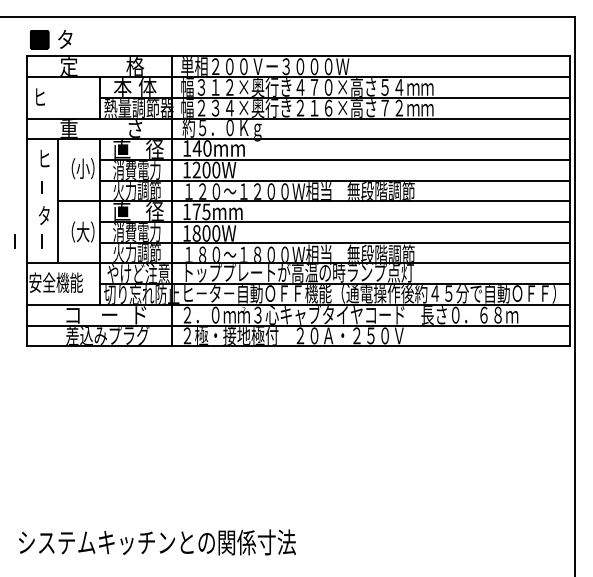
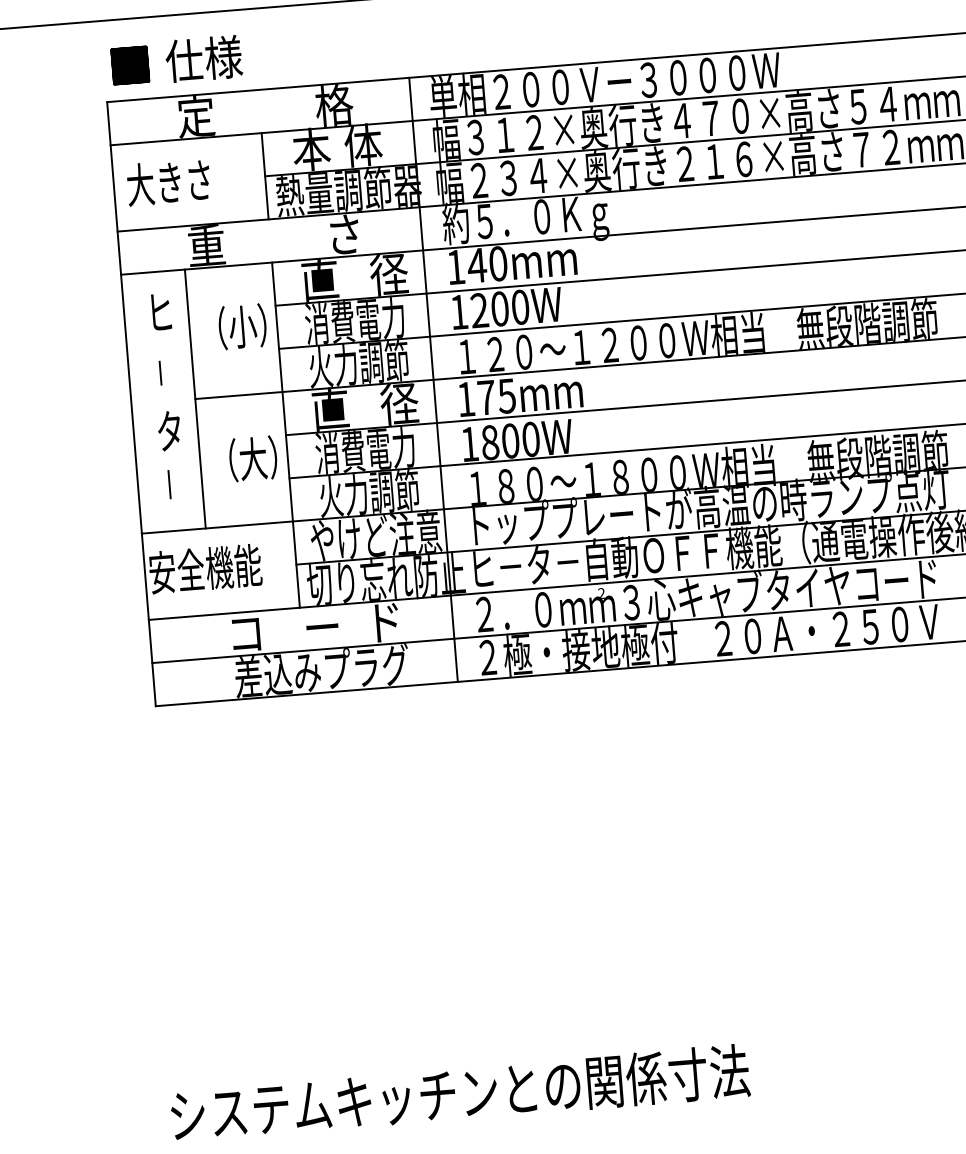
text: (74, 39) -> (202, 58), タ -> 仕様
text: (53, 96) -> (168, 181), ヒ -> 大きさ
line: (14, 241) -> (111, 490), removed

